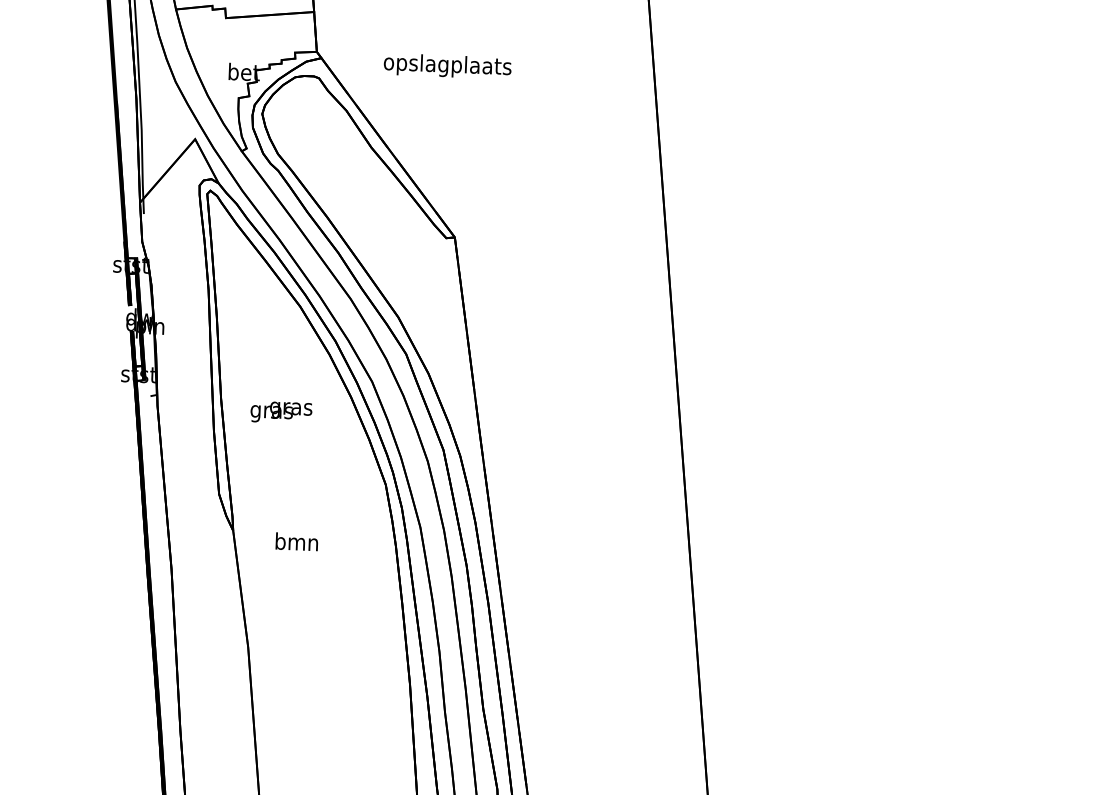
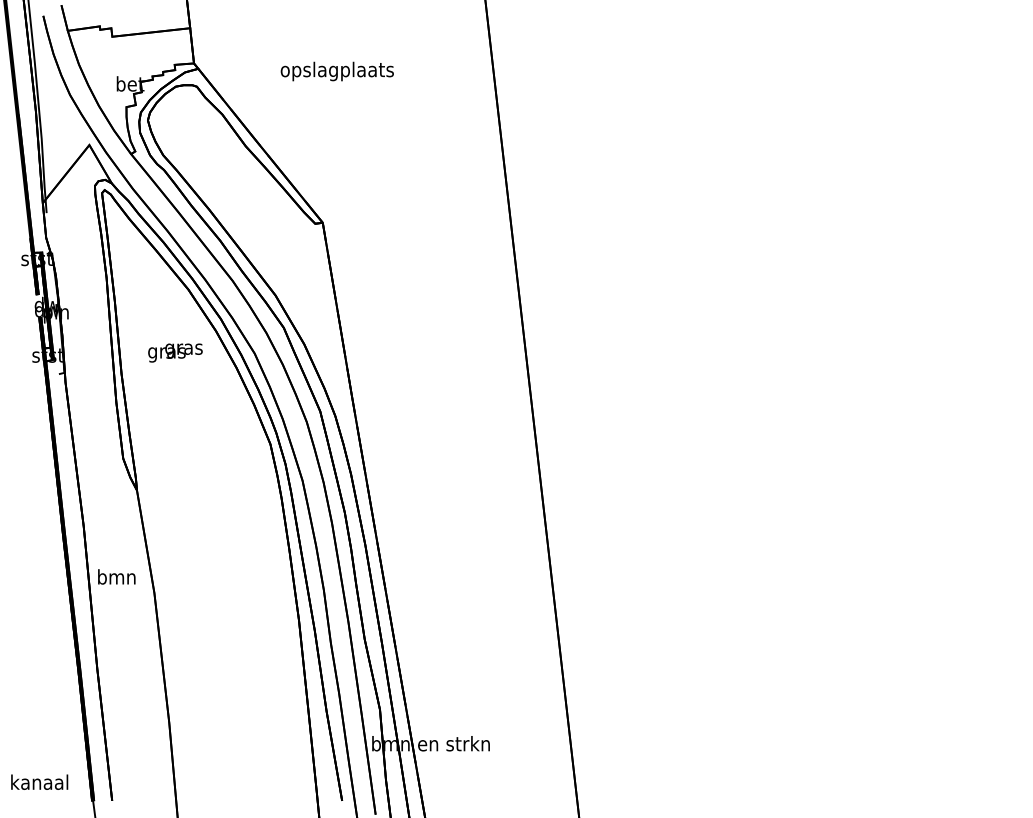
text: (446, 66) -> (336, 71), moved
text: (281, 412) -> (175, 352), moved
text: (296, 541) -> (116, 576), moved

